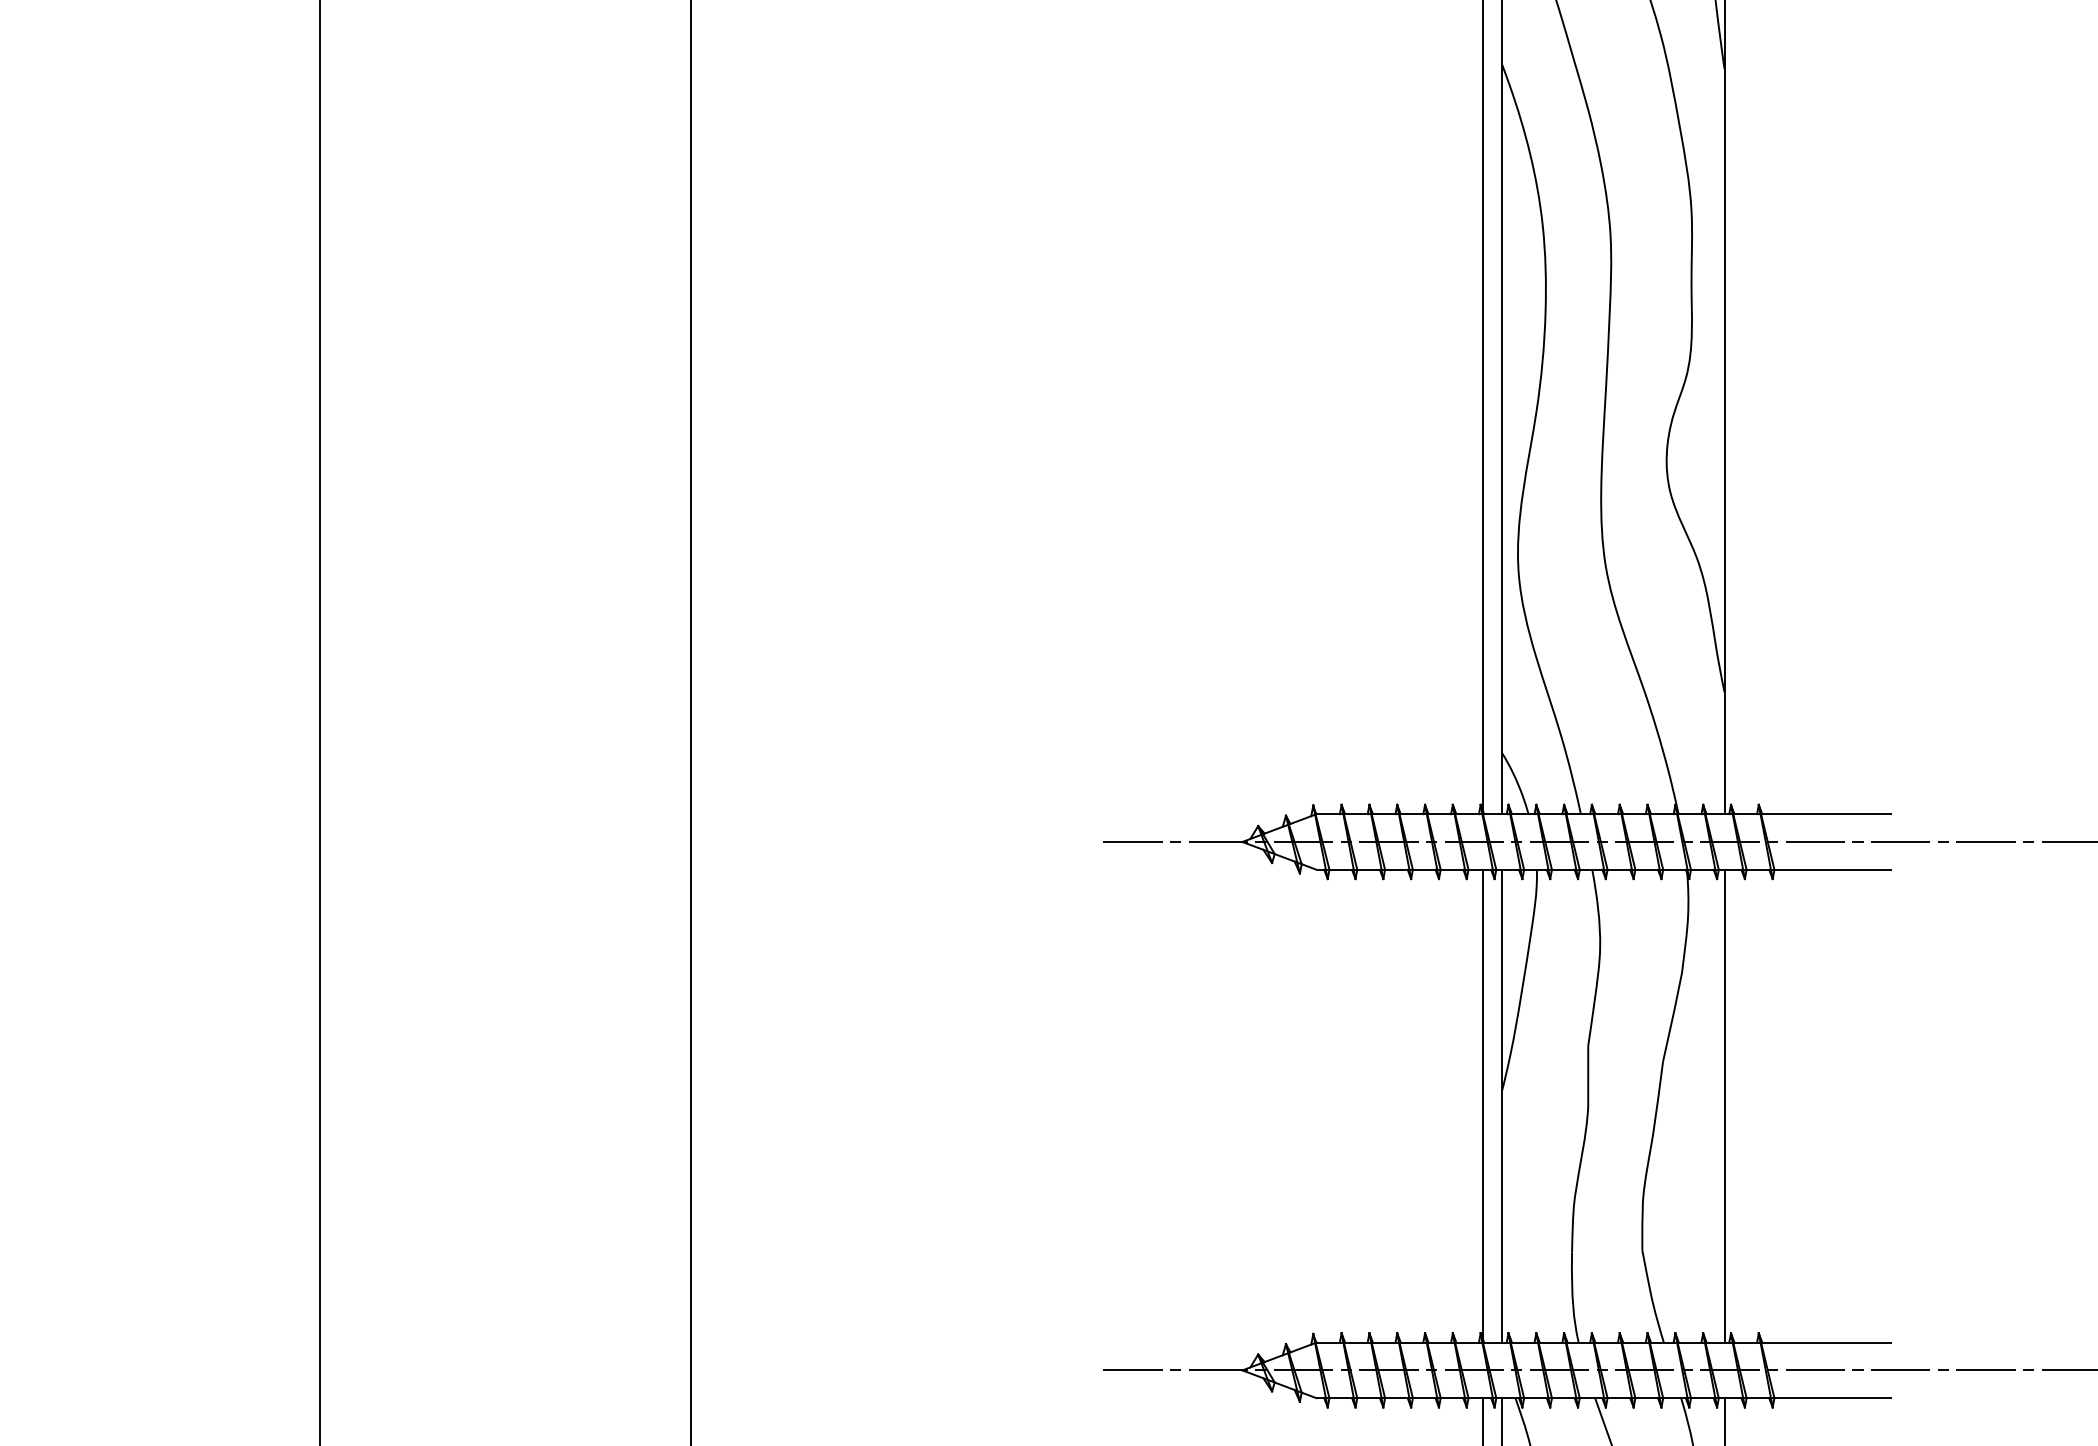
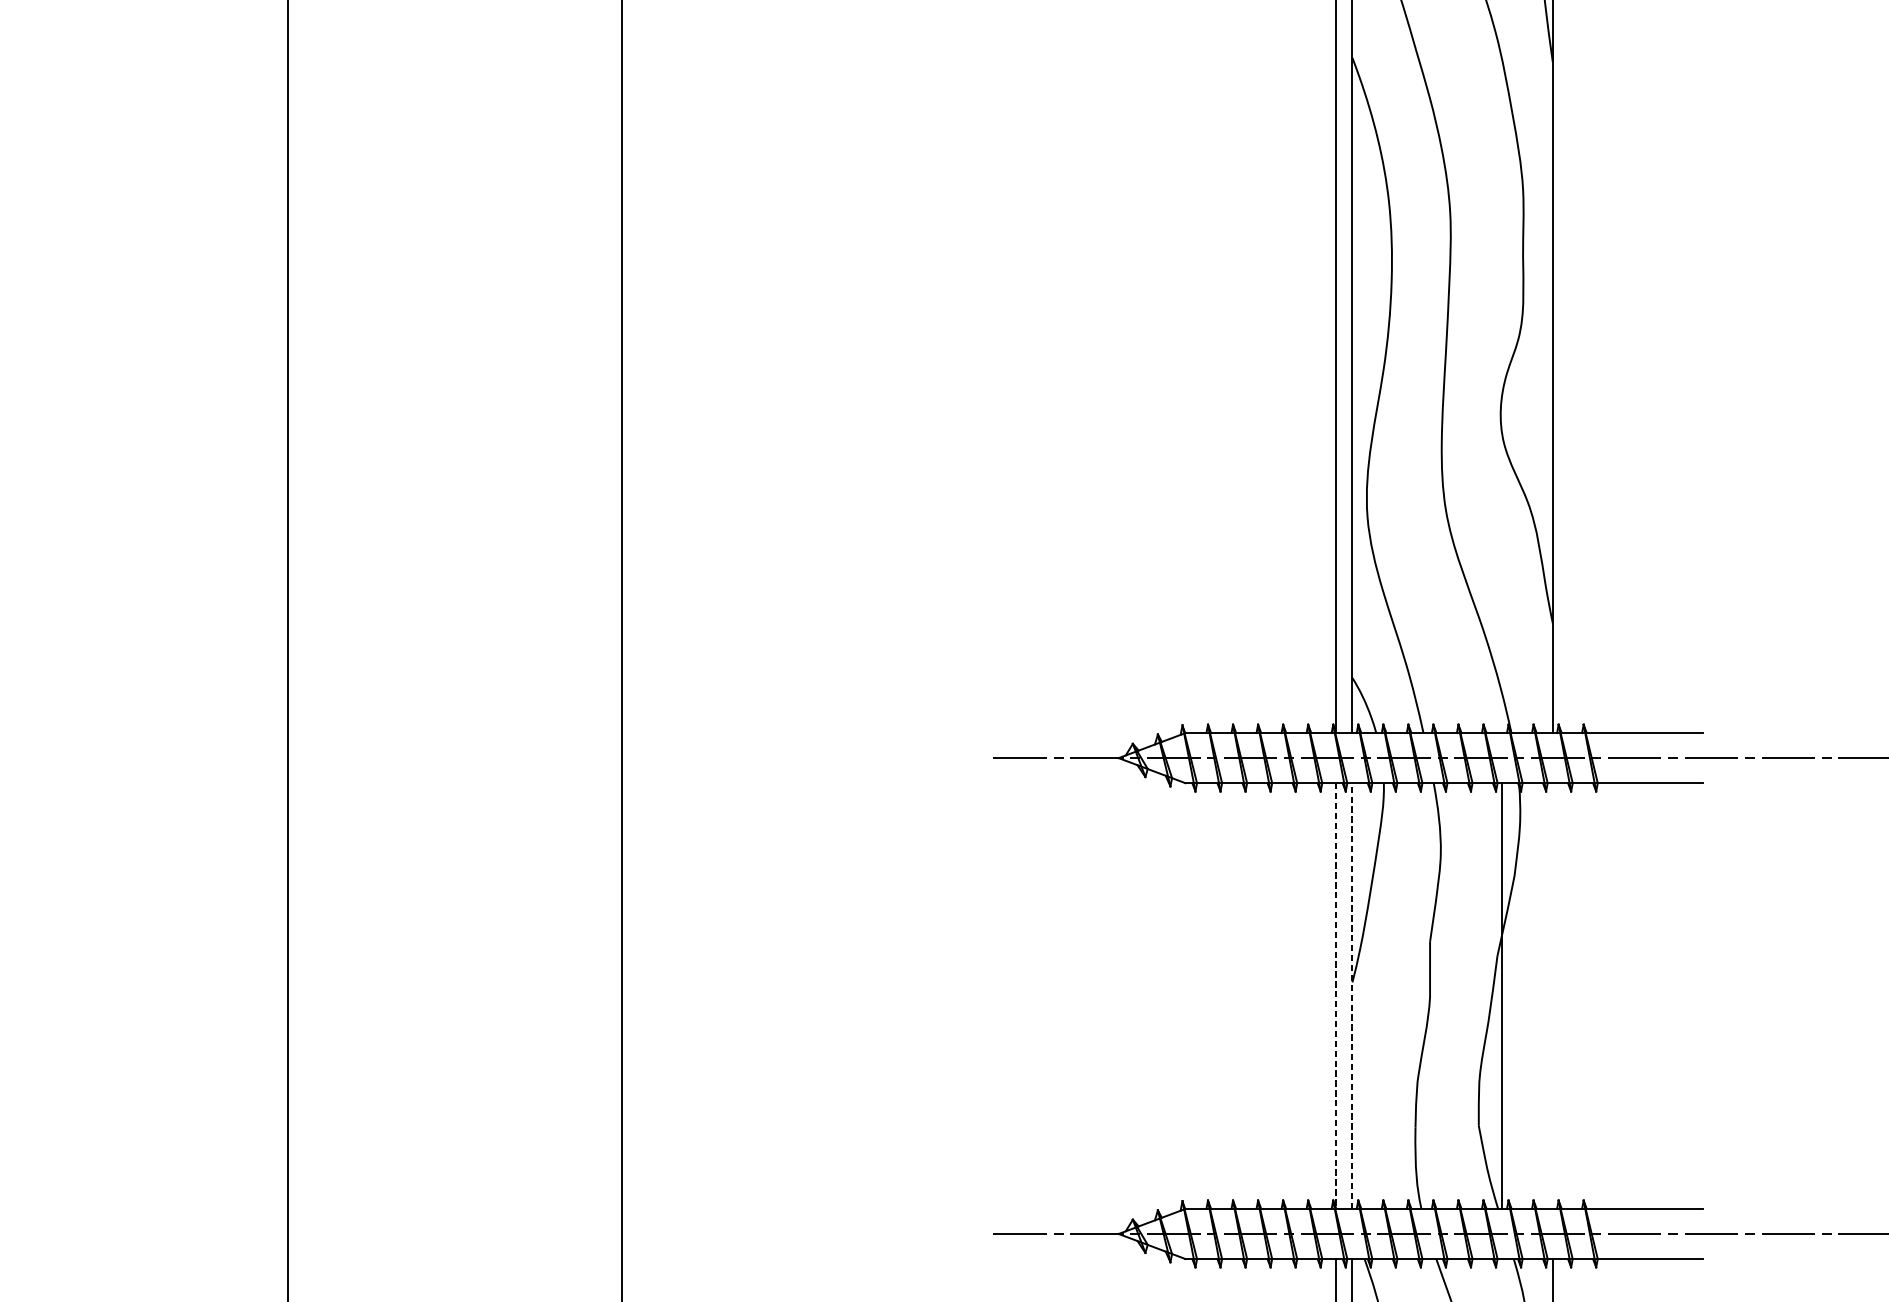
line: (1502, 1105) -> (1352, 995), solid -> dashed
line: (1724, 1105) -> (1502, 995), moved
line: (1483, 1106) -> (1335, 996), solid -> dashed

